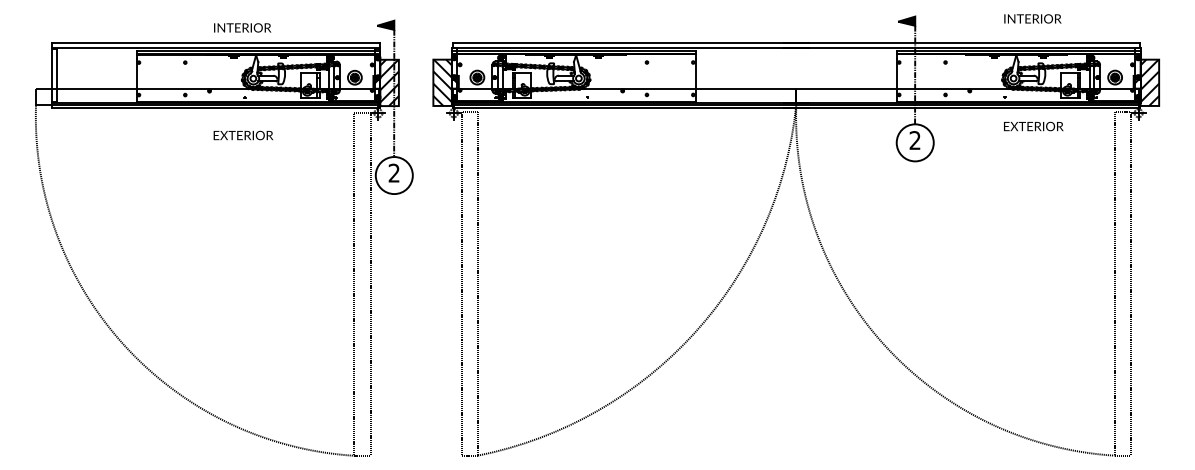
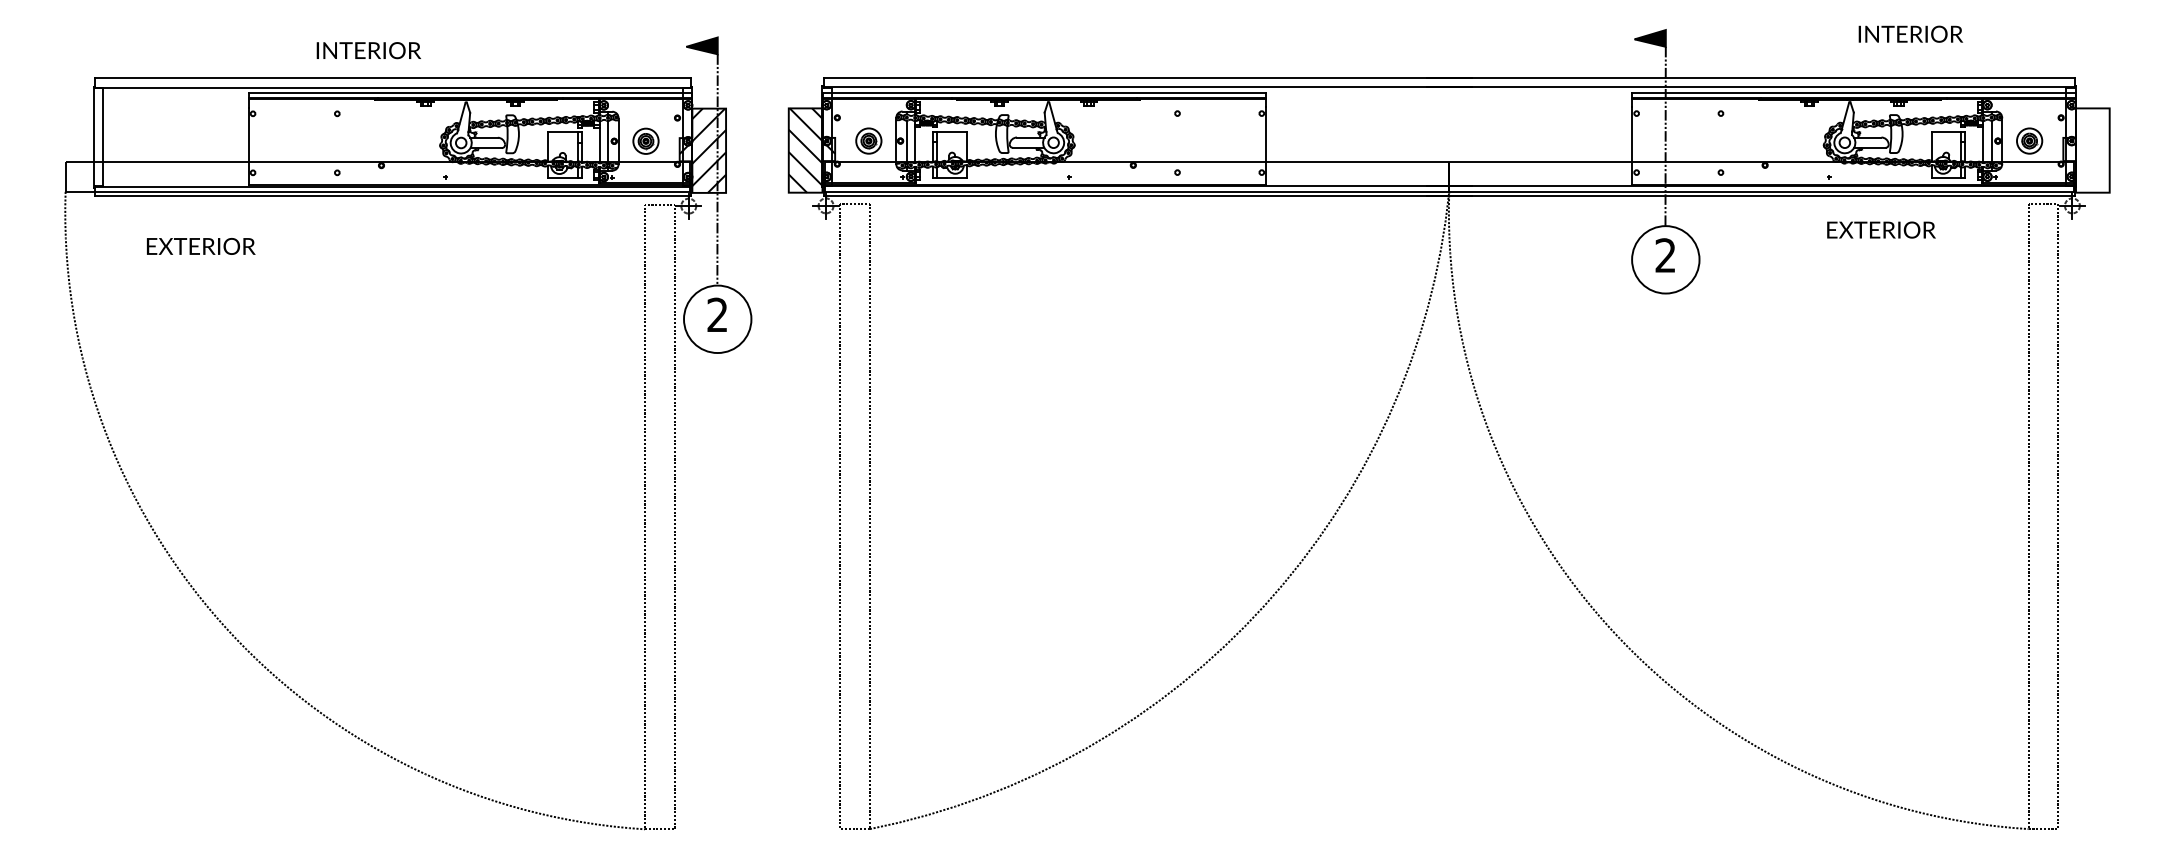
text: (1032, 18) -> (1910, 33), moved
text: (242, 27) -> (368, 49), moved
hatch: (1146, 82) -> (2086, 149), removed
text: (243, 135) -> (201, 246), moved

